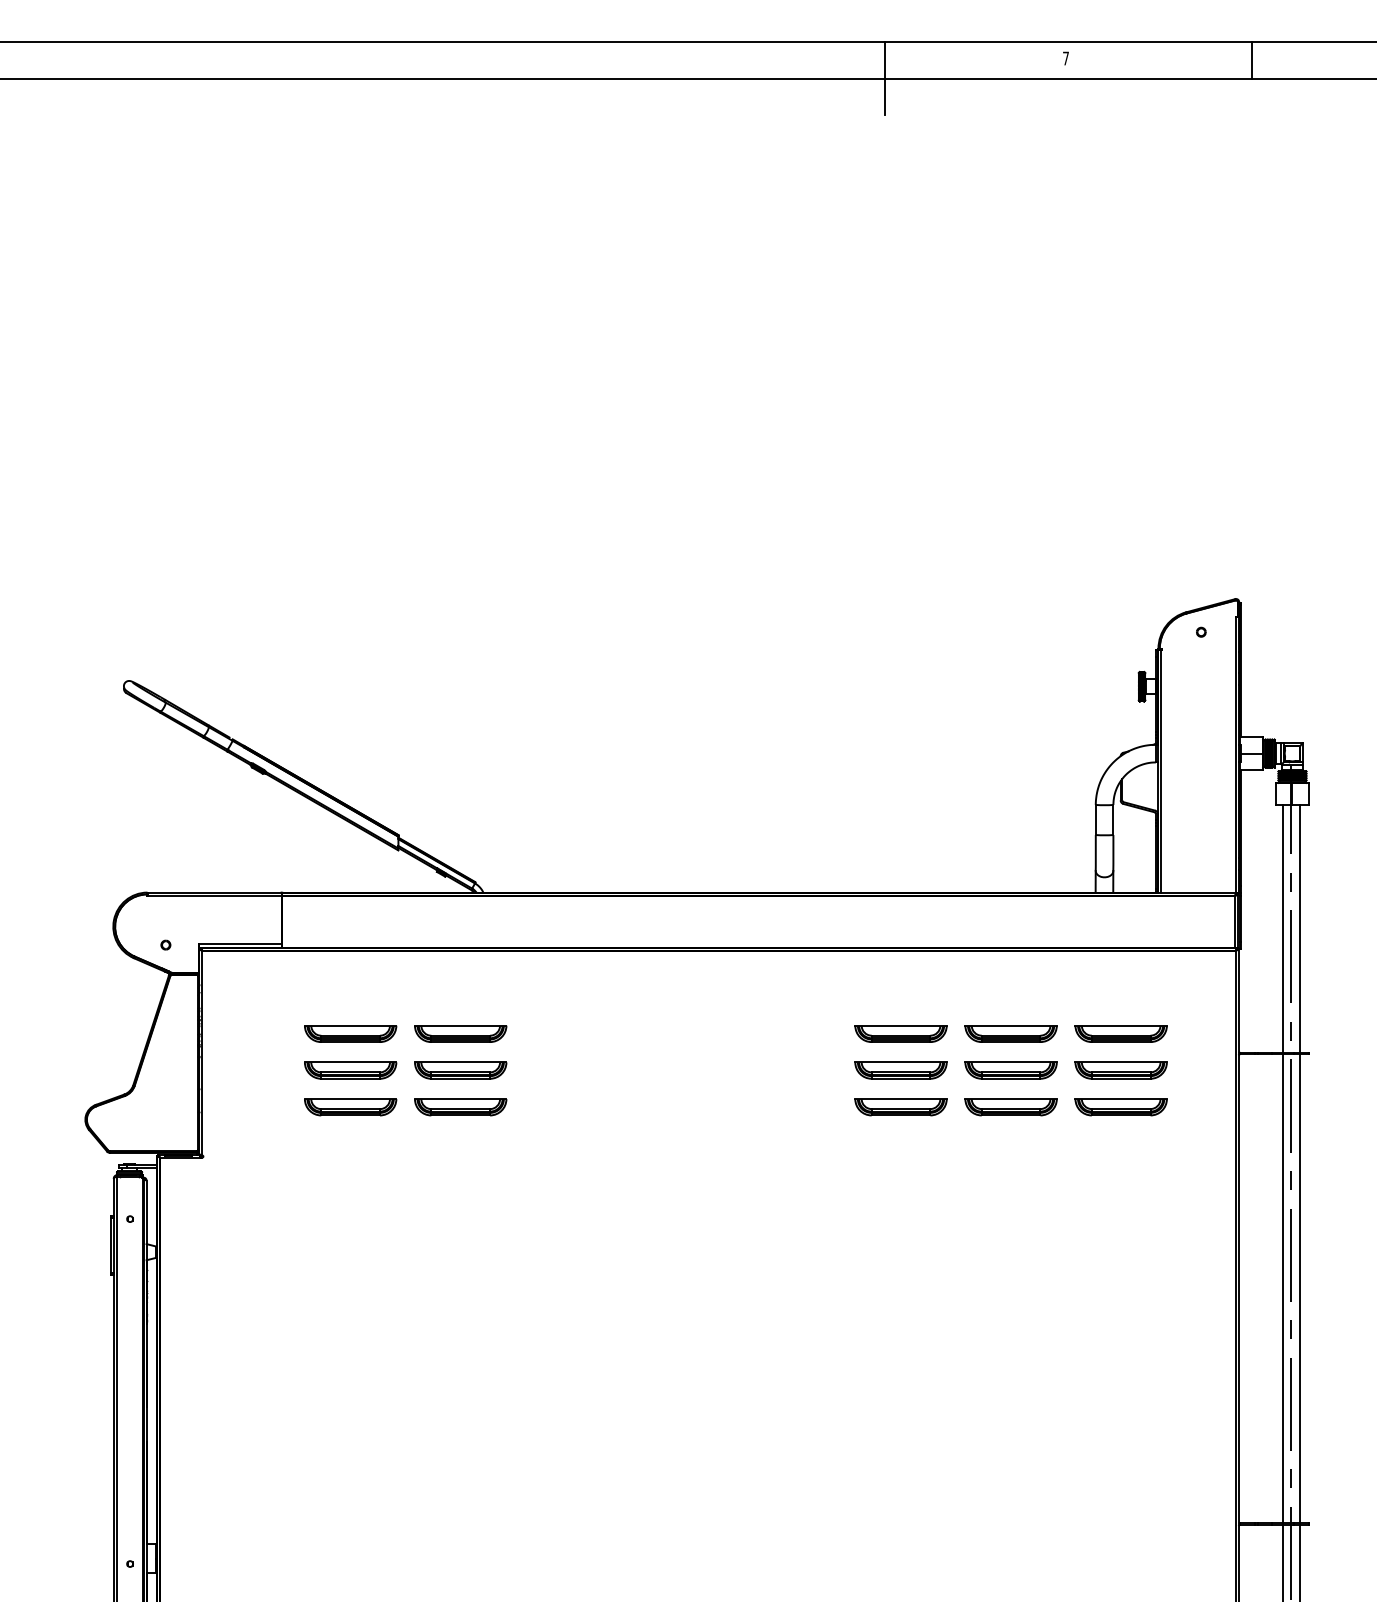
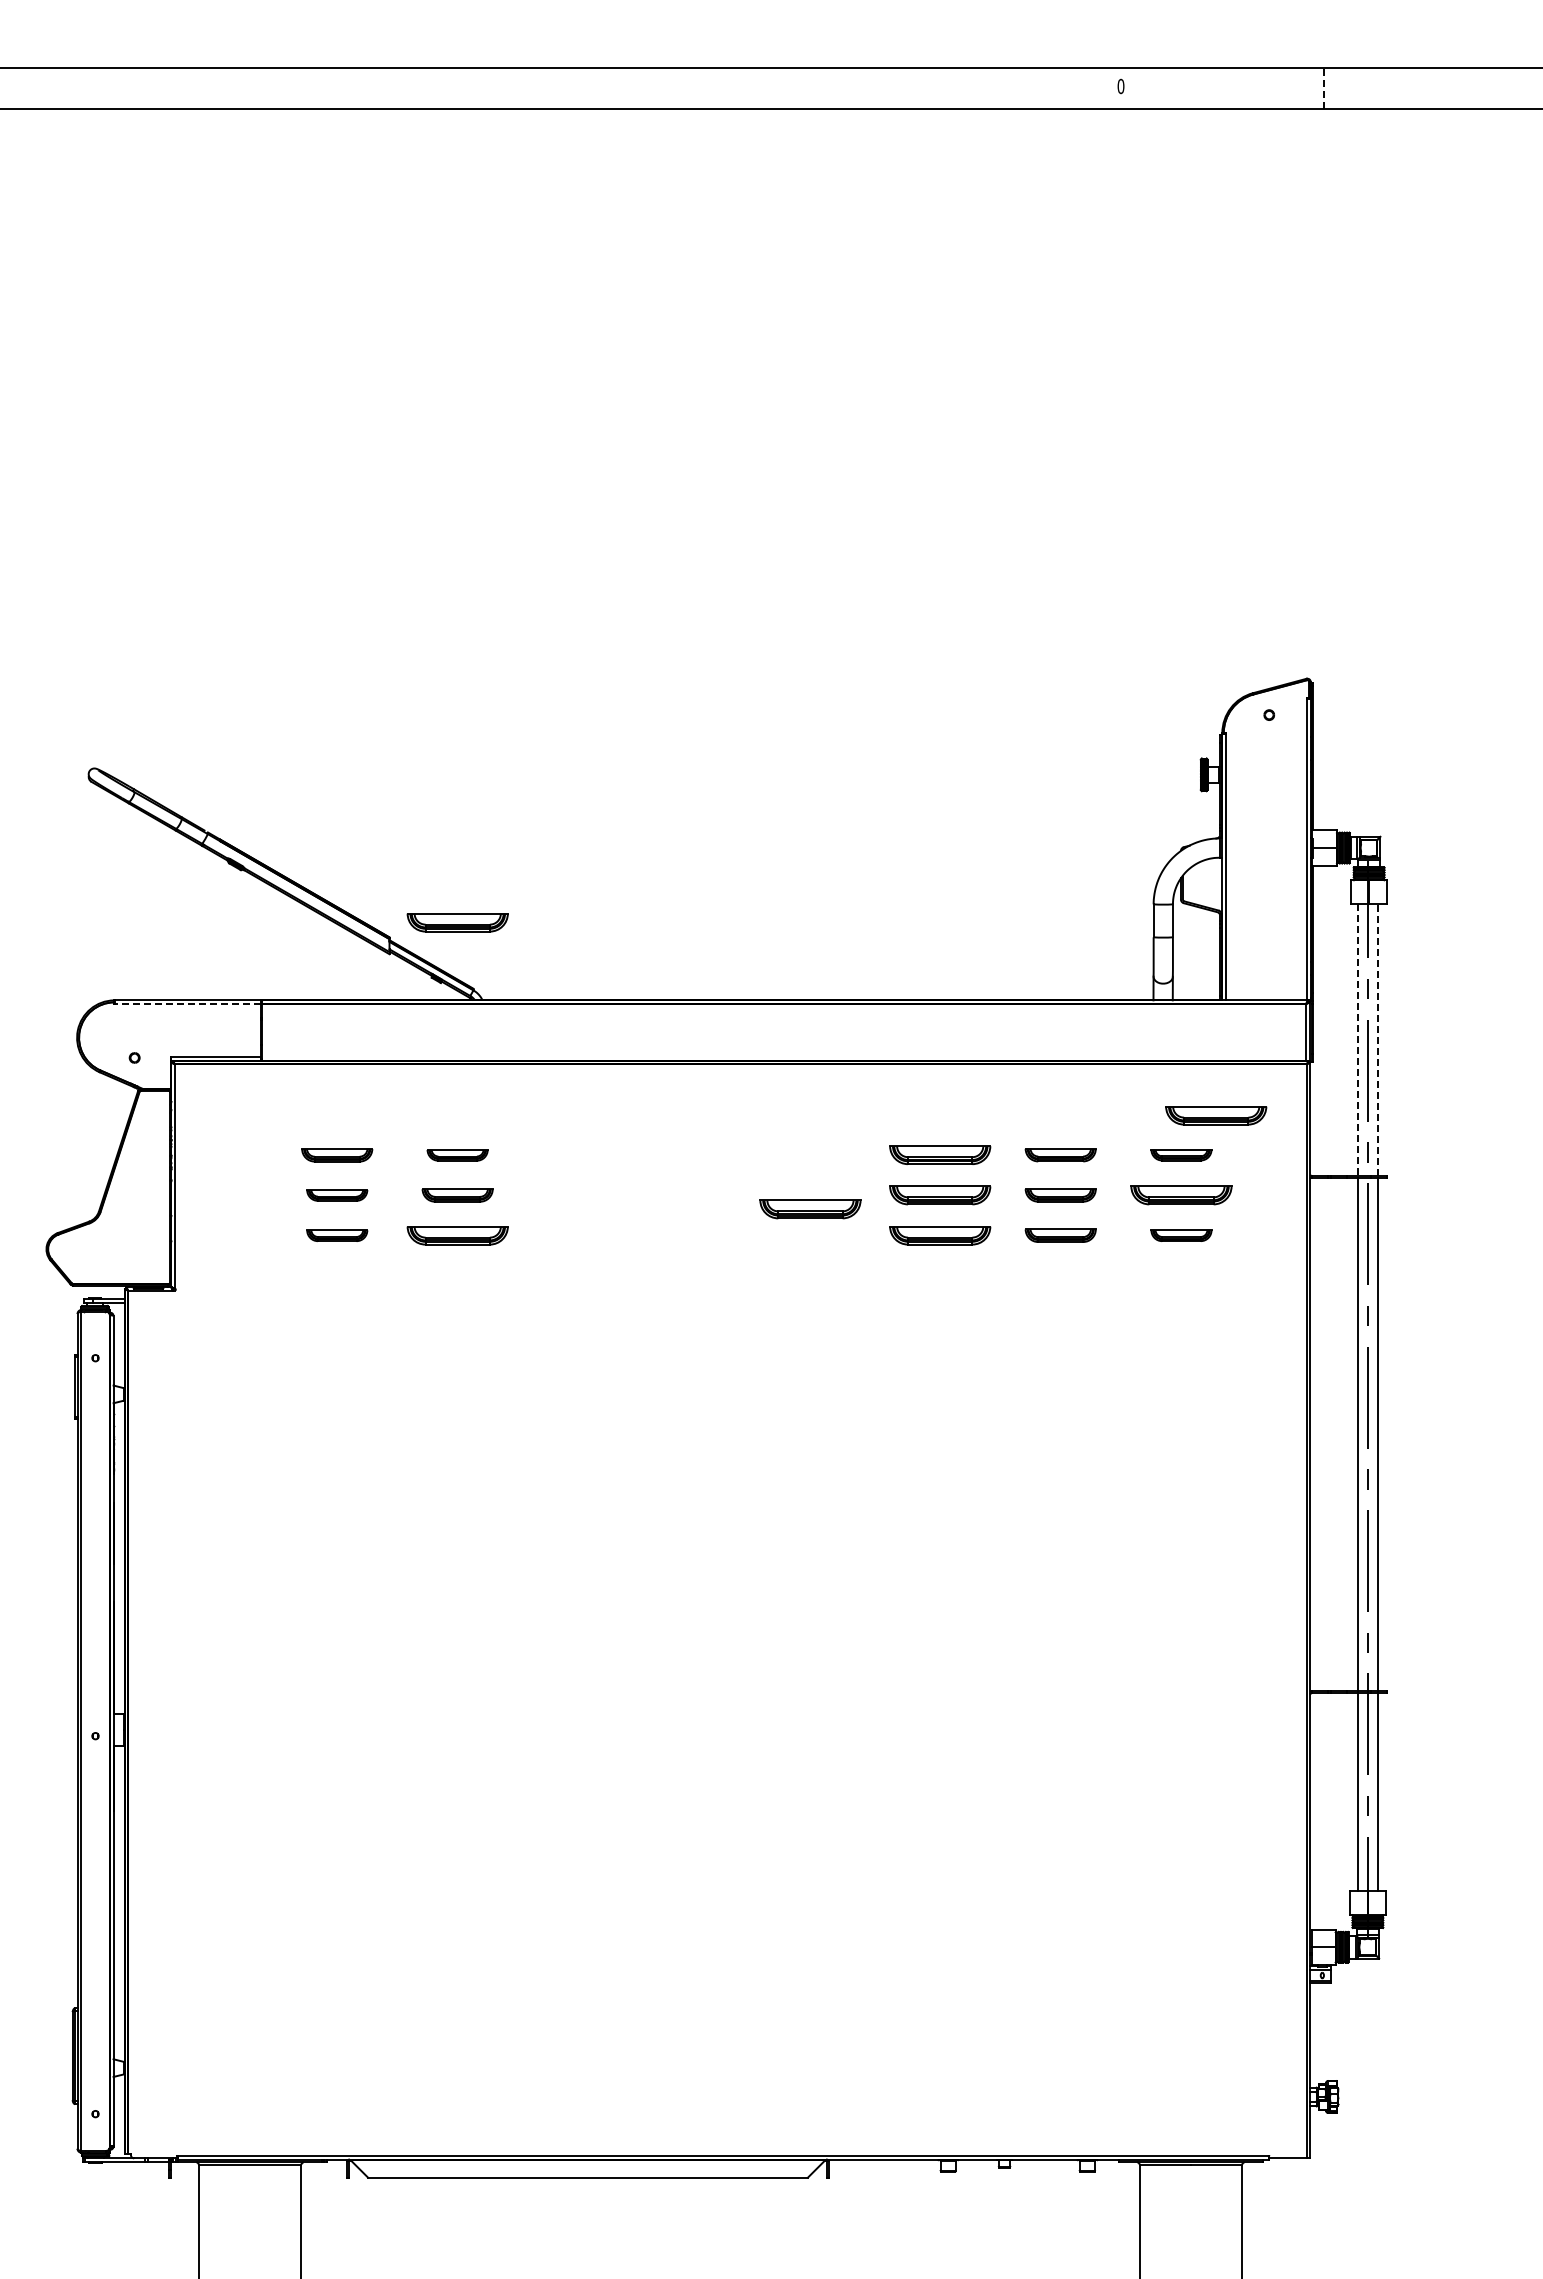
text: (1065, 58) -> (1120, 86), 7 -> 0
line: (1251, 59) -> (1324, 87), solid -> dashed
line: (884, 78) -> (922, 108), removed
part: (460, 821) -> (457, 922), added
line: (214, 896) -> (187, 1004), solid -> dashed
line: (1282, 929) -> (1358, 1040), solid -> dashed
line: (1300, 929) -> (1377, 1040), solid -> dashed
part: (1153, 997) -> (1216, 1115), added
part: (1010, 1033) -> (1060, 1154), size x0.7
part: (1121, 1033) -> (1181, 1154), size x0.6
part: (350, 1034) -> (337, 1155), size x0.7
part: (460, 1034) -> (457, 1155), size x0.6
part: (350, 1070) -> (337, 1195), size x0.6
part: (460, 1070) -> (457, 1195), size x0.7
part: (1010, 1070) -> (1060, 1195), size x0.7
part: (782, 1083) -> (810, 1209), added
part: (350, 1107) -> (337, 1235), size x0.6
part: (1010, 1107) -> (1060, 1235), size x0.7
part: (1121, 1107) -> (1181, 1235), size x0.6

